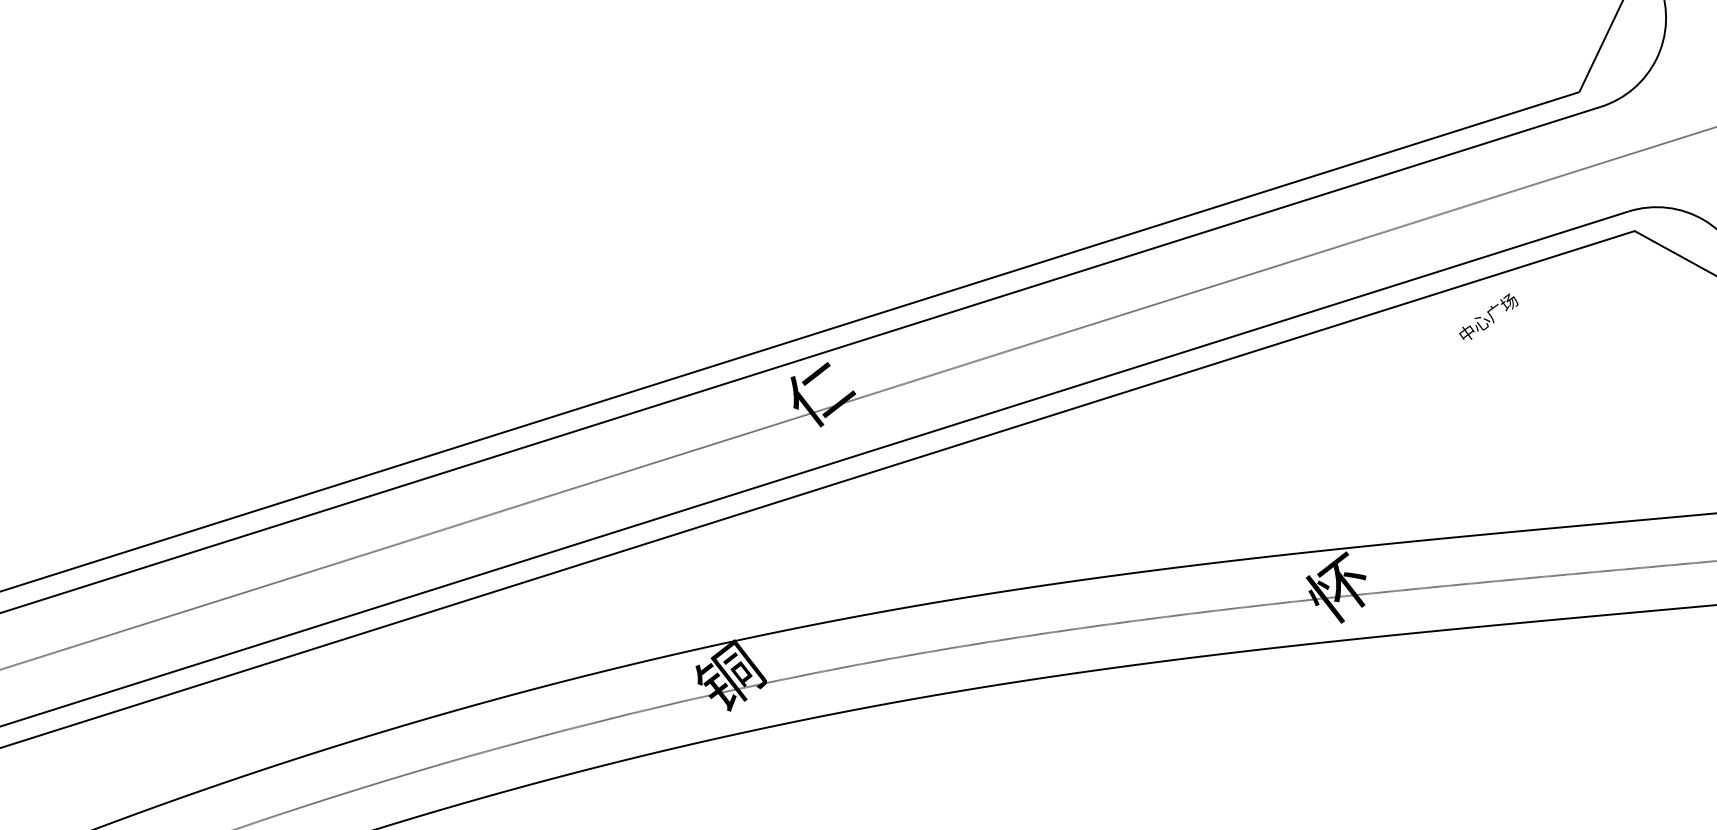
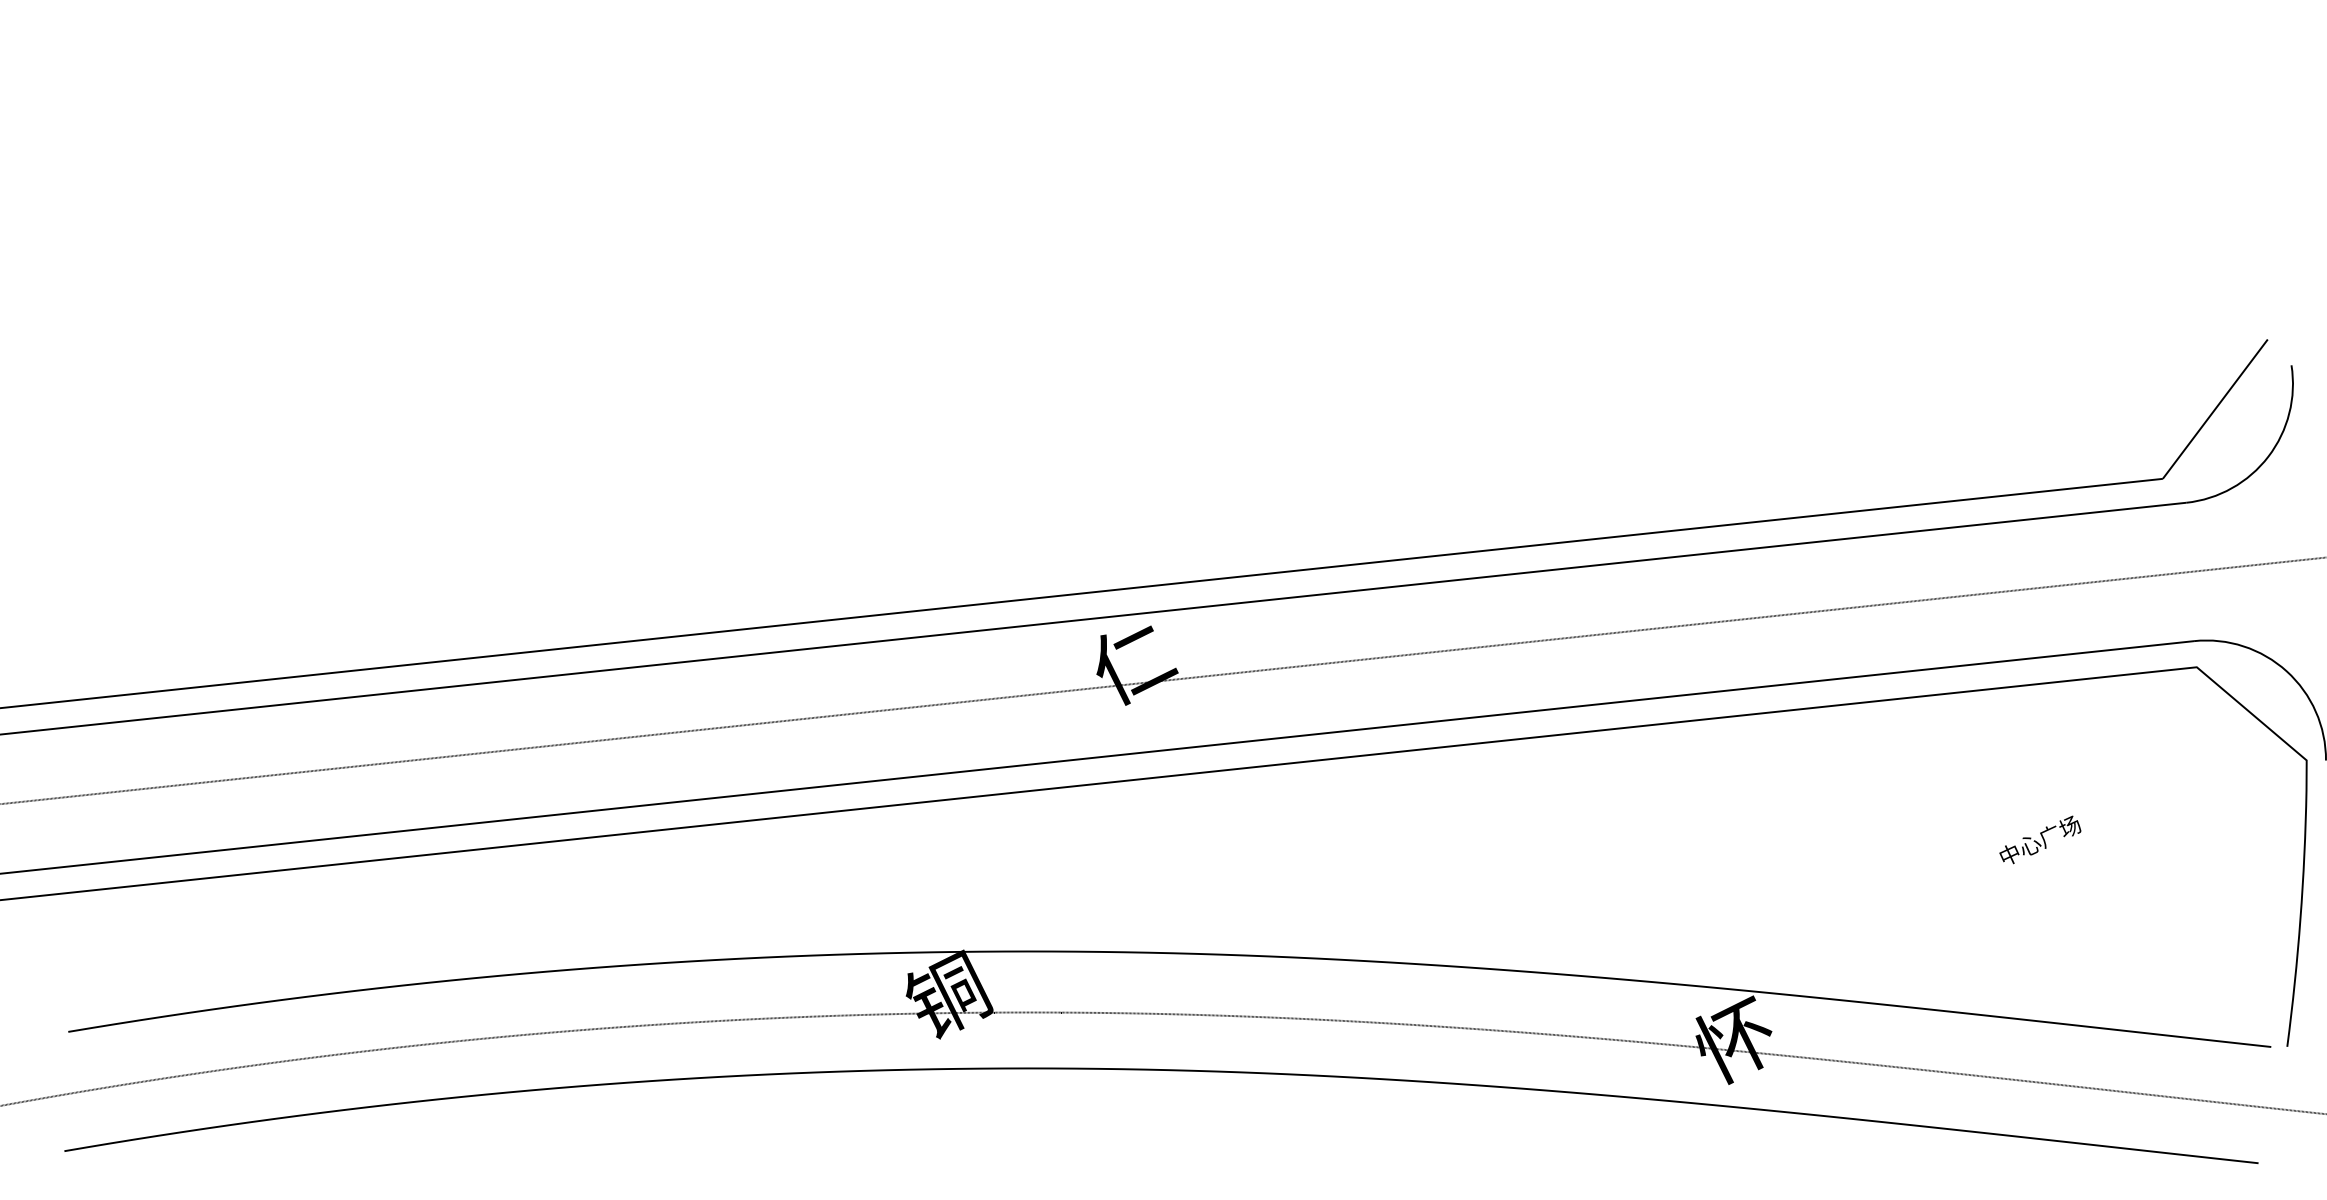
text: (1488, 316) -> (2040, 839), moved

